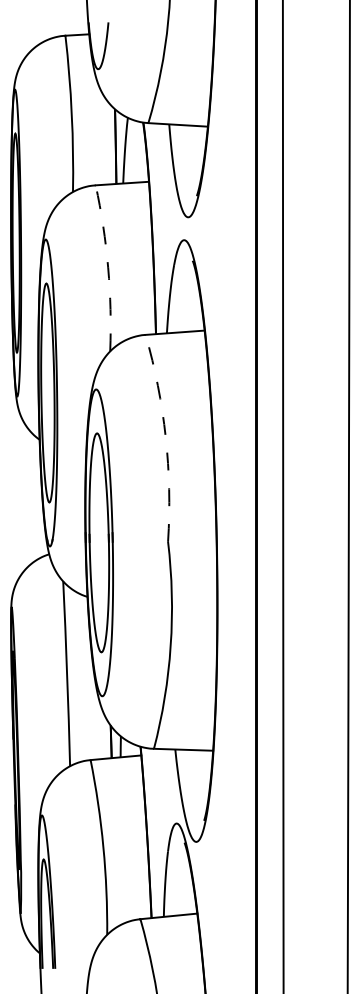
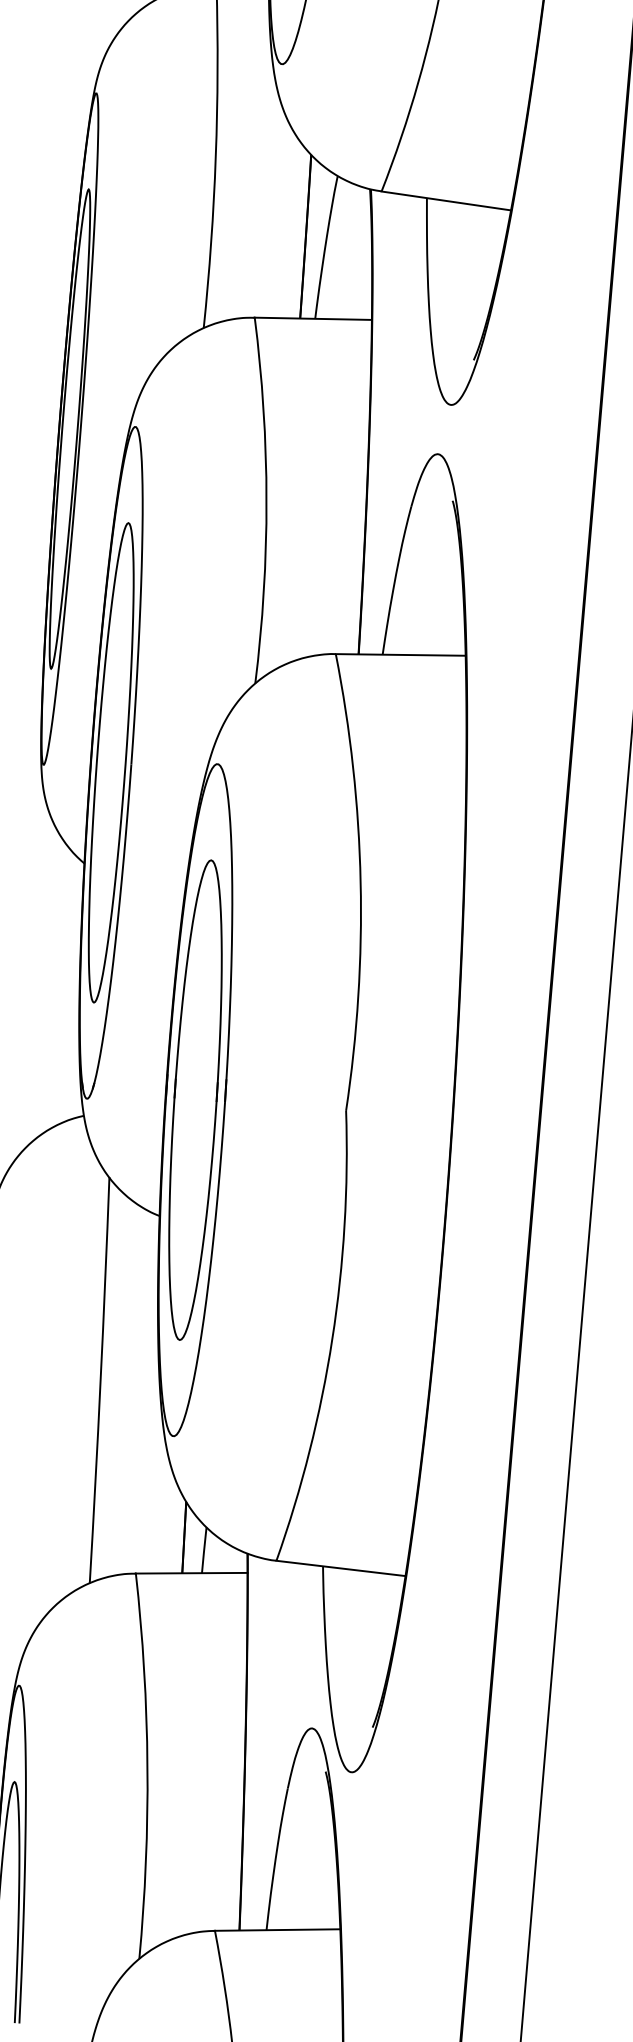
arc: (108, 267) -> (267, 499), dashed -> solid
arc: (165, 437) -> (360, 882), dashed -> solid

